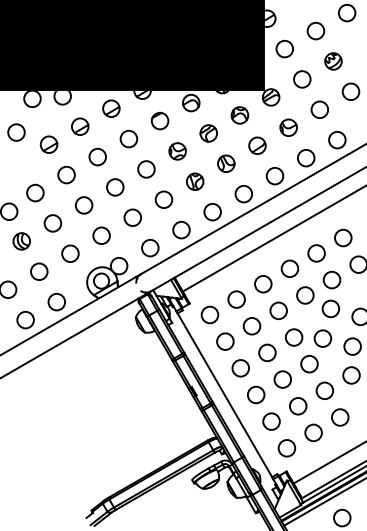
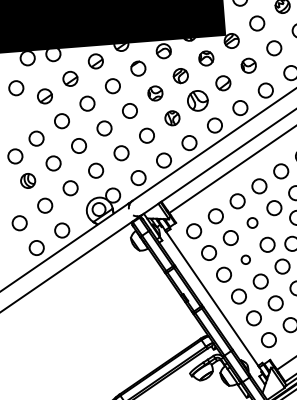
part: (226, 163) -> (198, 100), size x1.4
circle: (278, 310) -> (252, 222), size x0.7
circle: (267, 352) -> (245, 259), size x0.6

